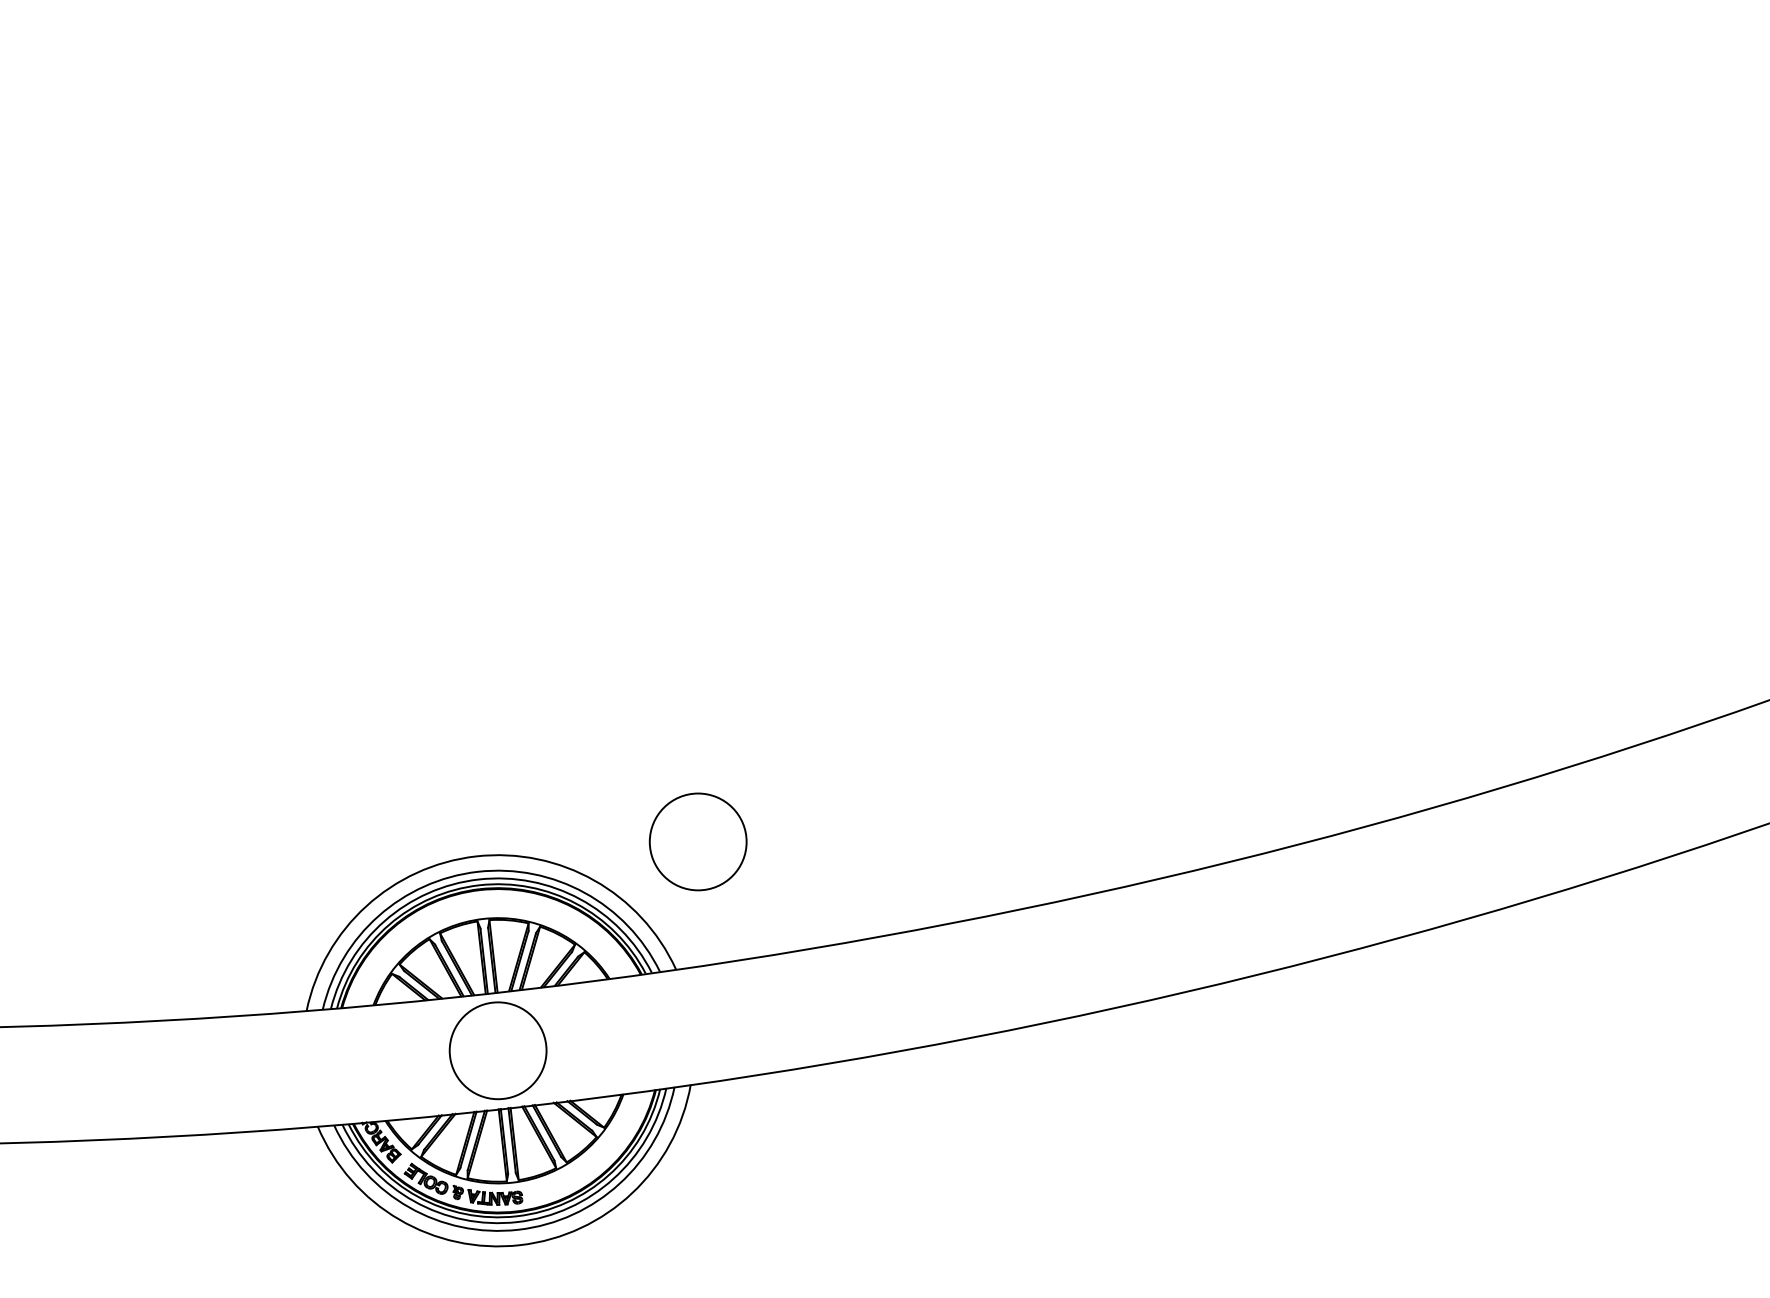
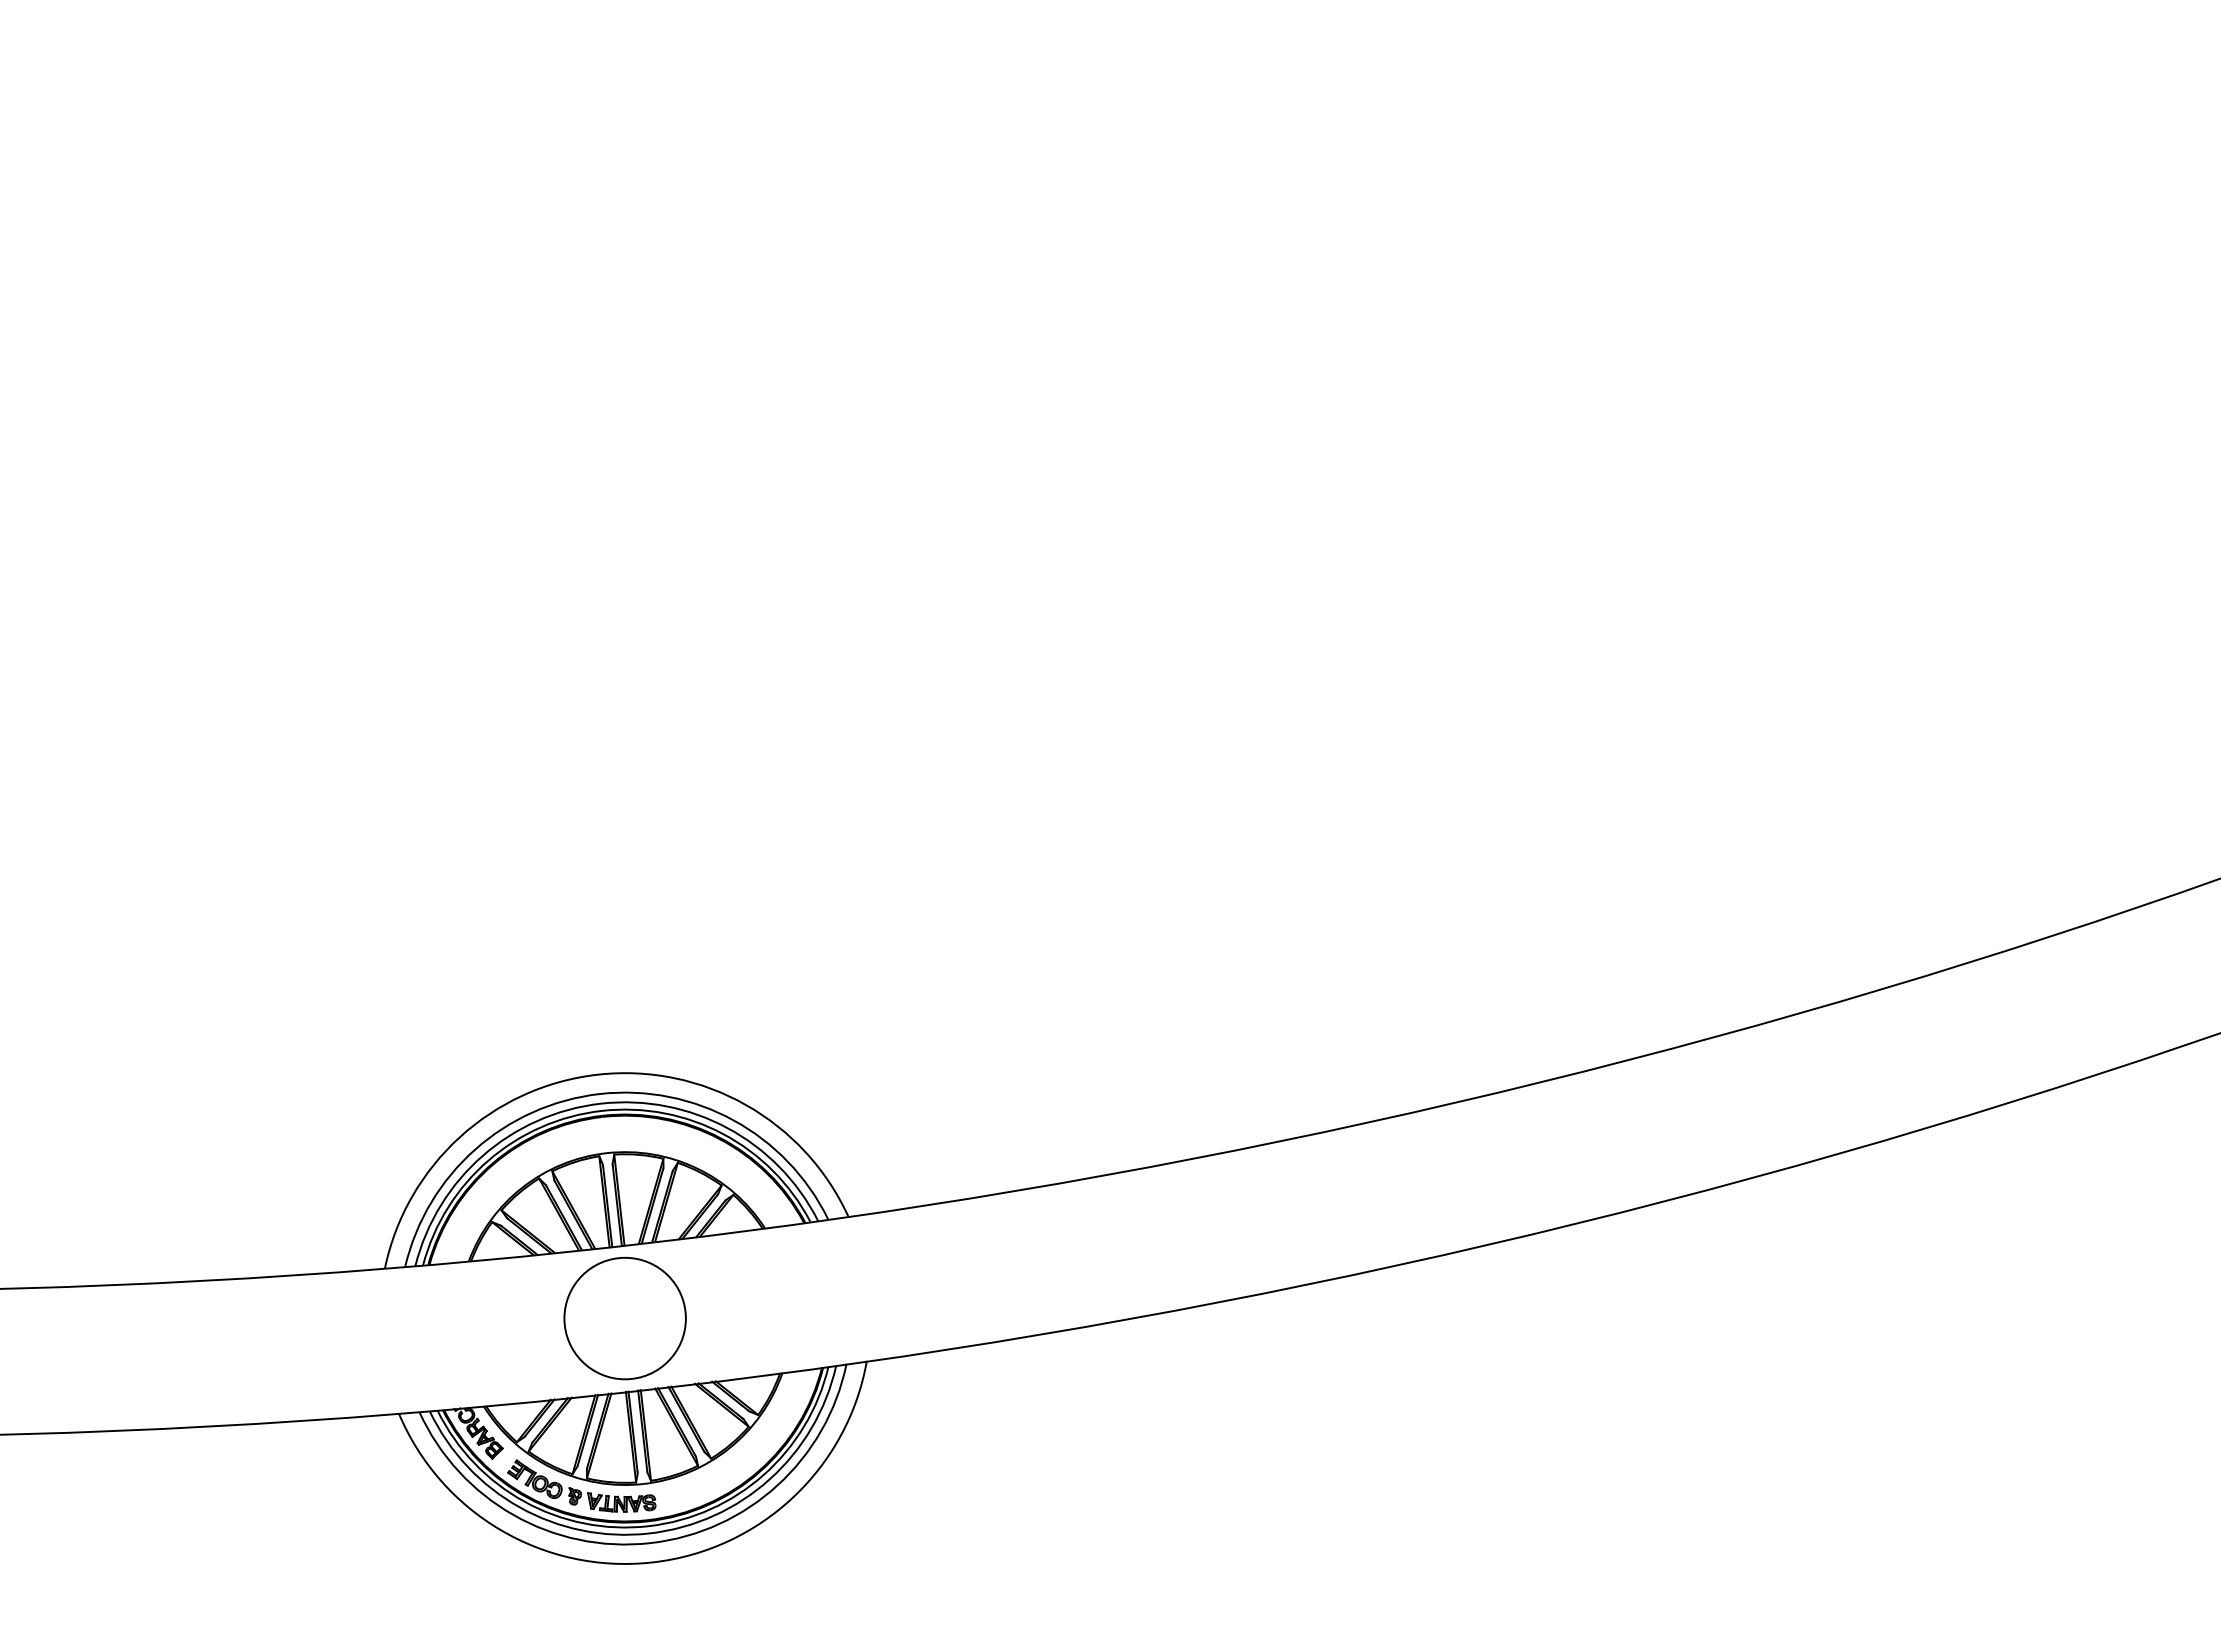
circle: (697, 841) -> (875, 1056), removed

